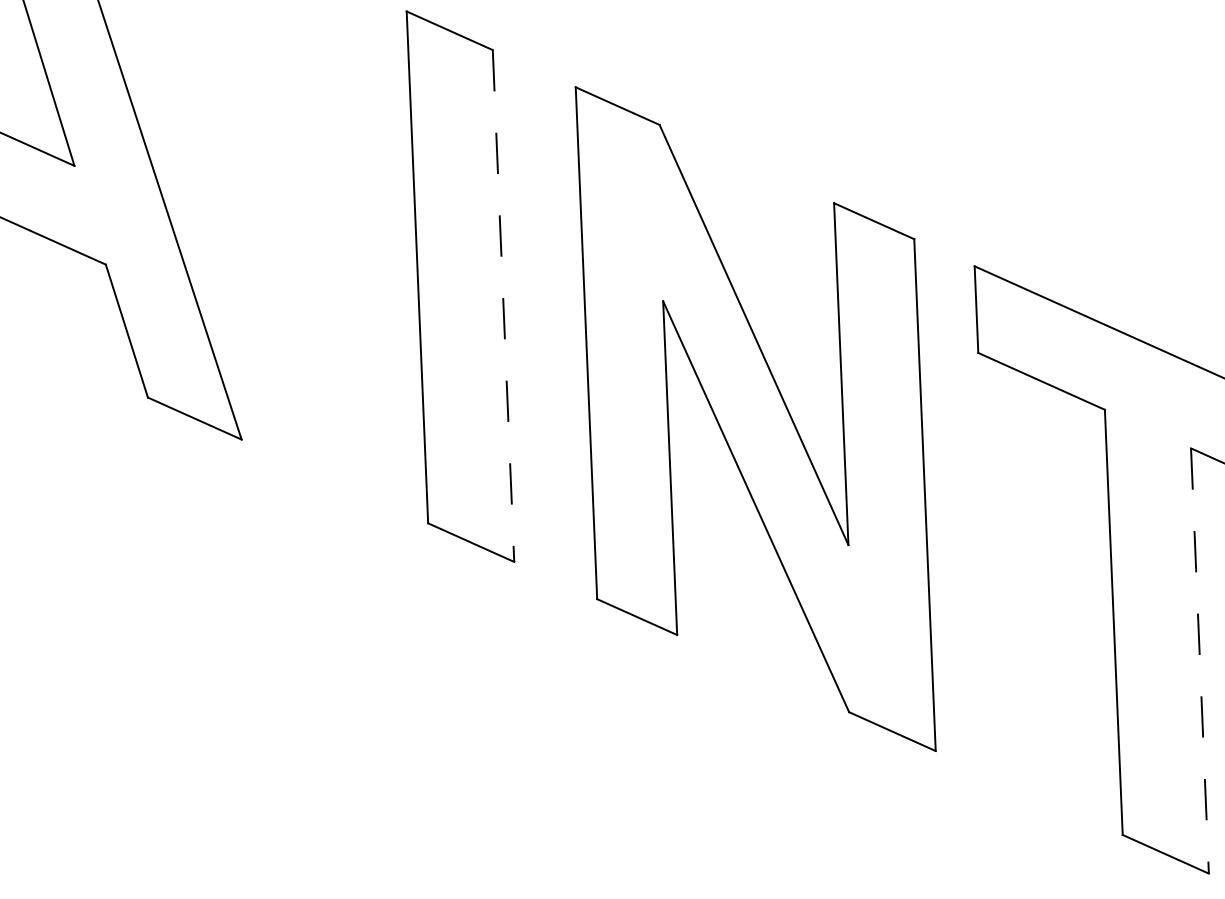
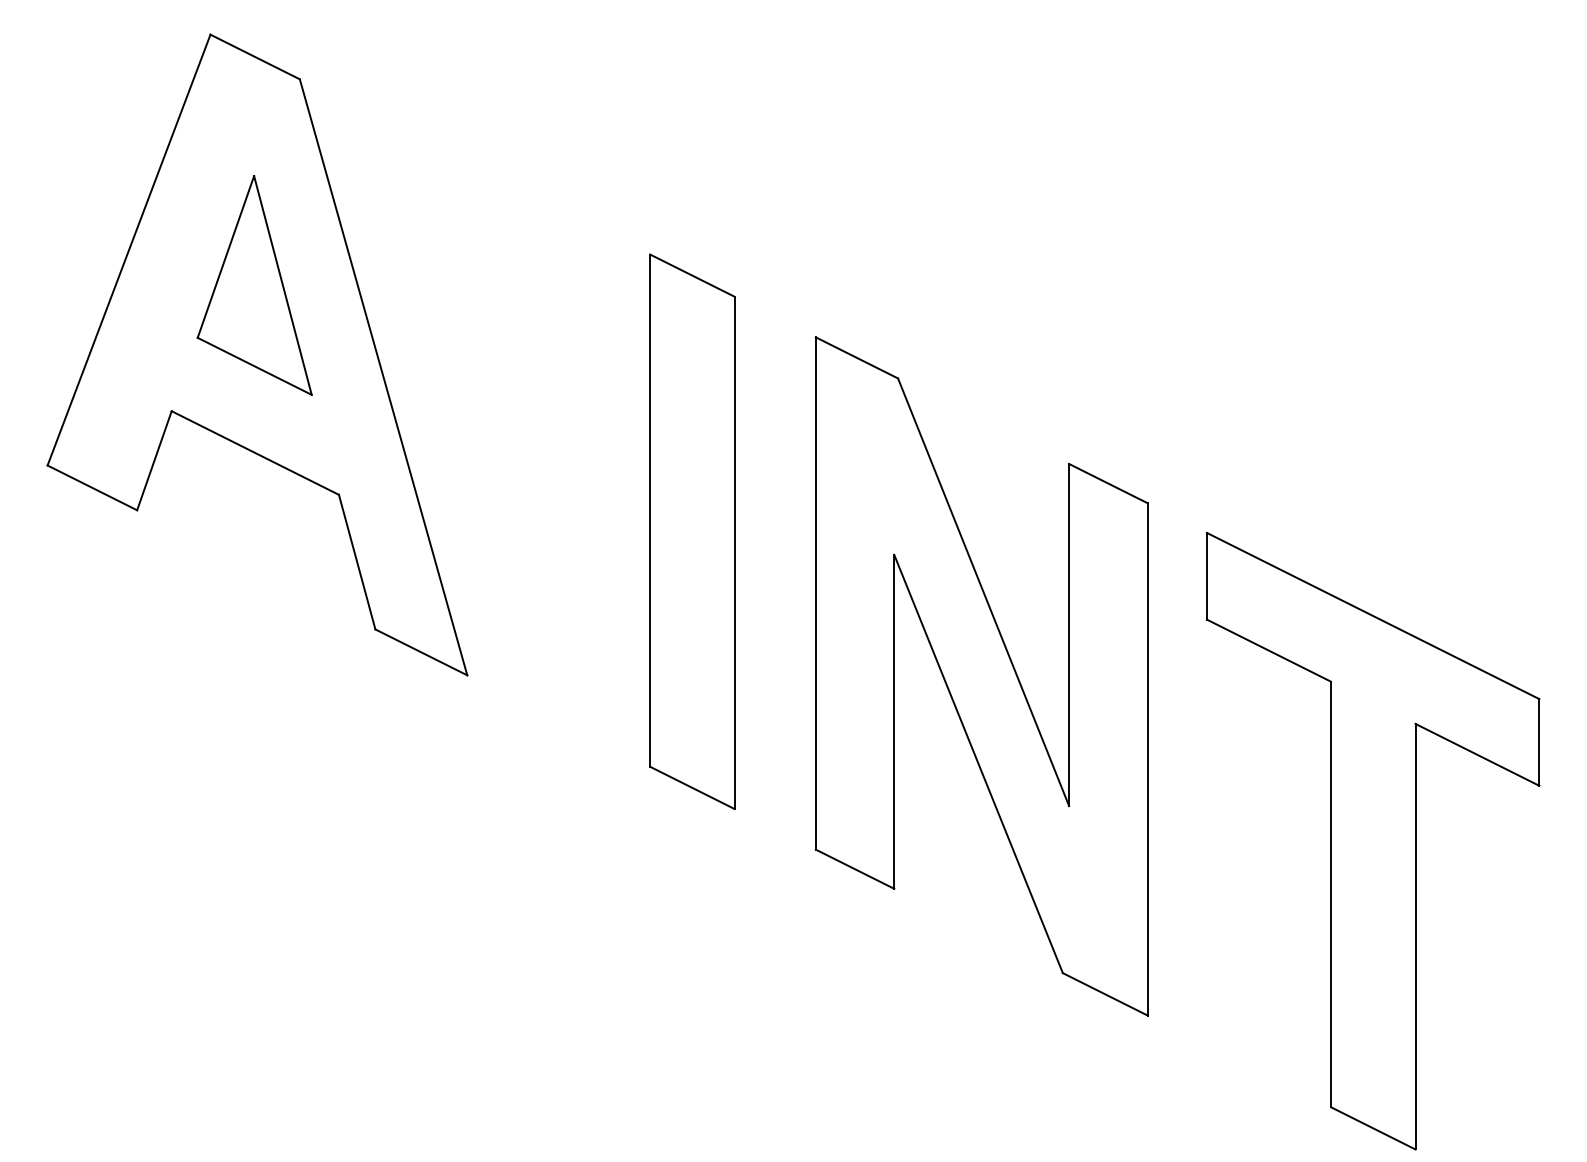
line: (503, 306) -> (734, 553), dashed -> solid
line: (1199, 660) -> (1415, 936), dashed -> solid

